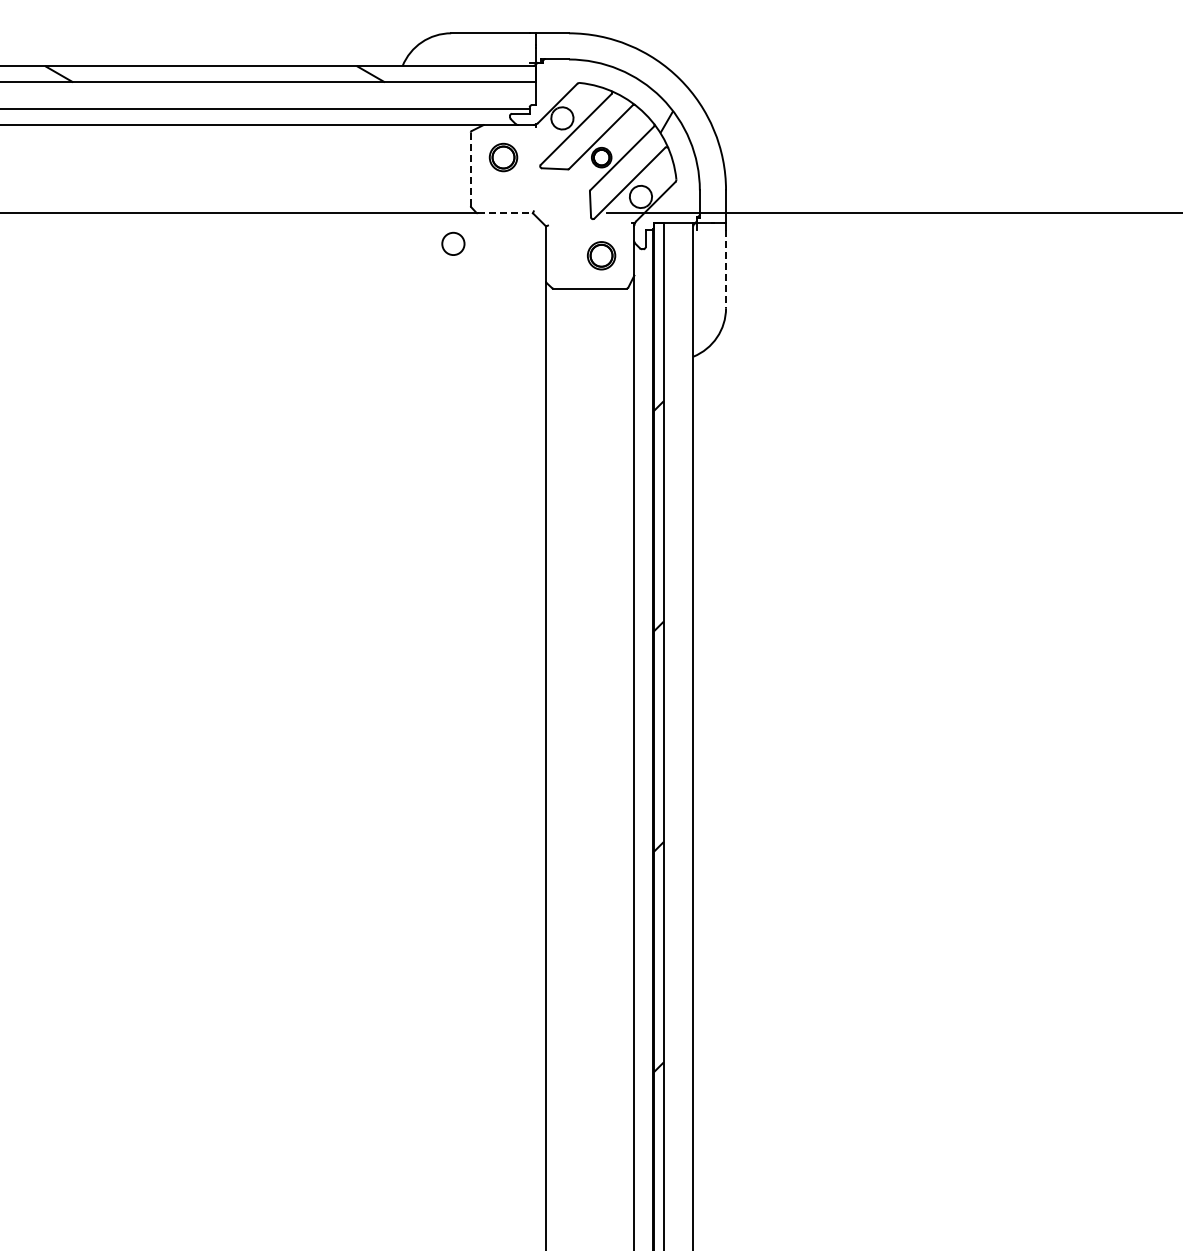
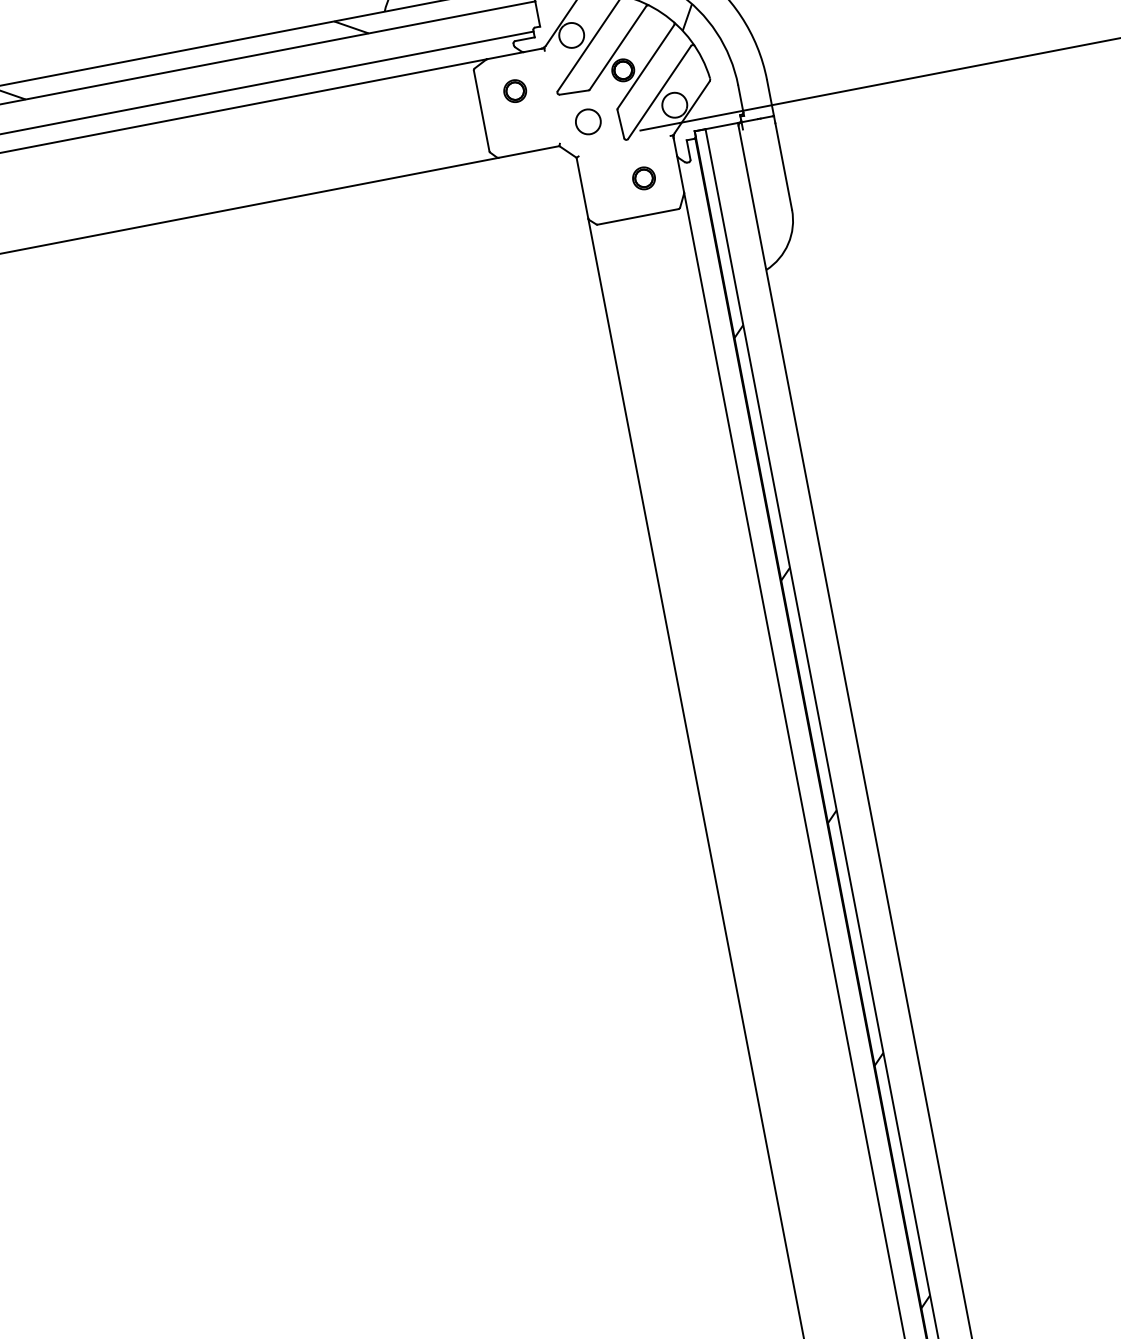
part: (503, 157) -> (515, 90), size x0.71
line: (470, 169) -> (481, 111), dashed -> solid
line: (505, 213) -> (529, 152), dashed -> solid
circle: (453, 243) -> (588, 121), moved
part: (601, 255) -> (643, 178), size x0.71
line: (726, 269) -> (784, 166), dashed -> solid

